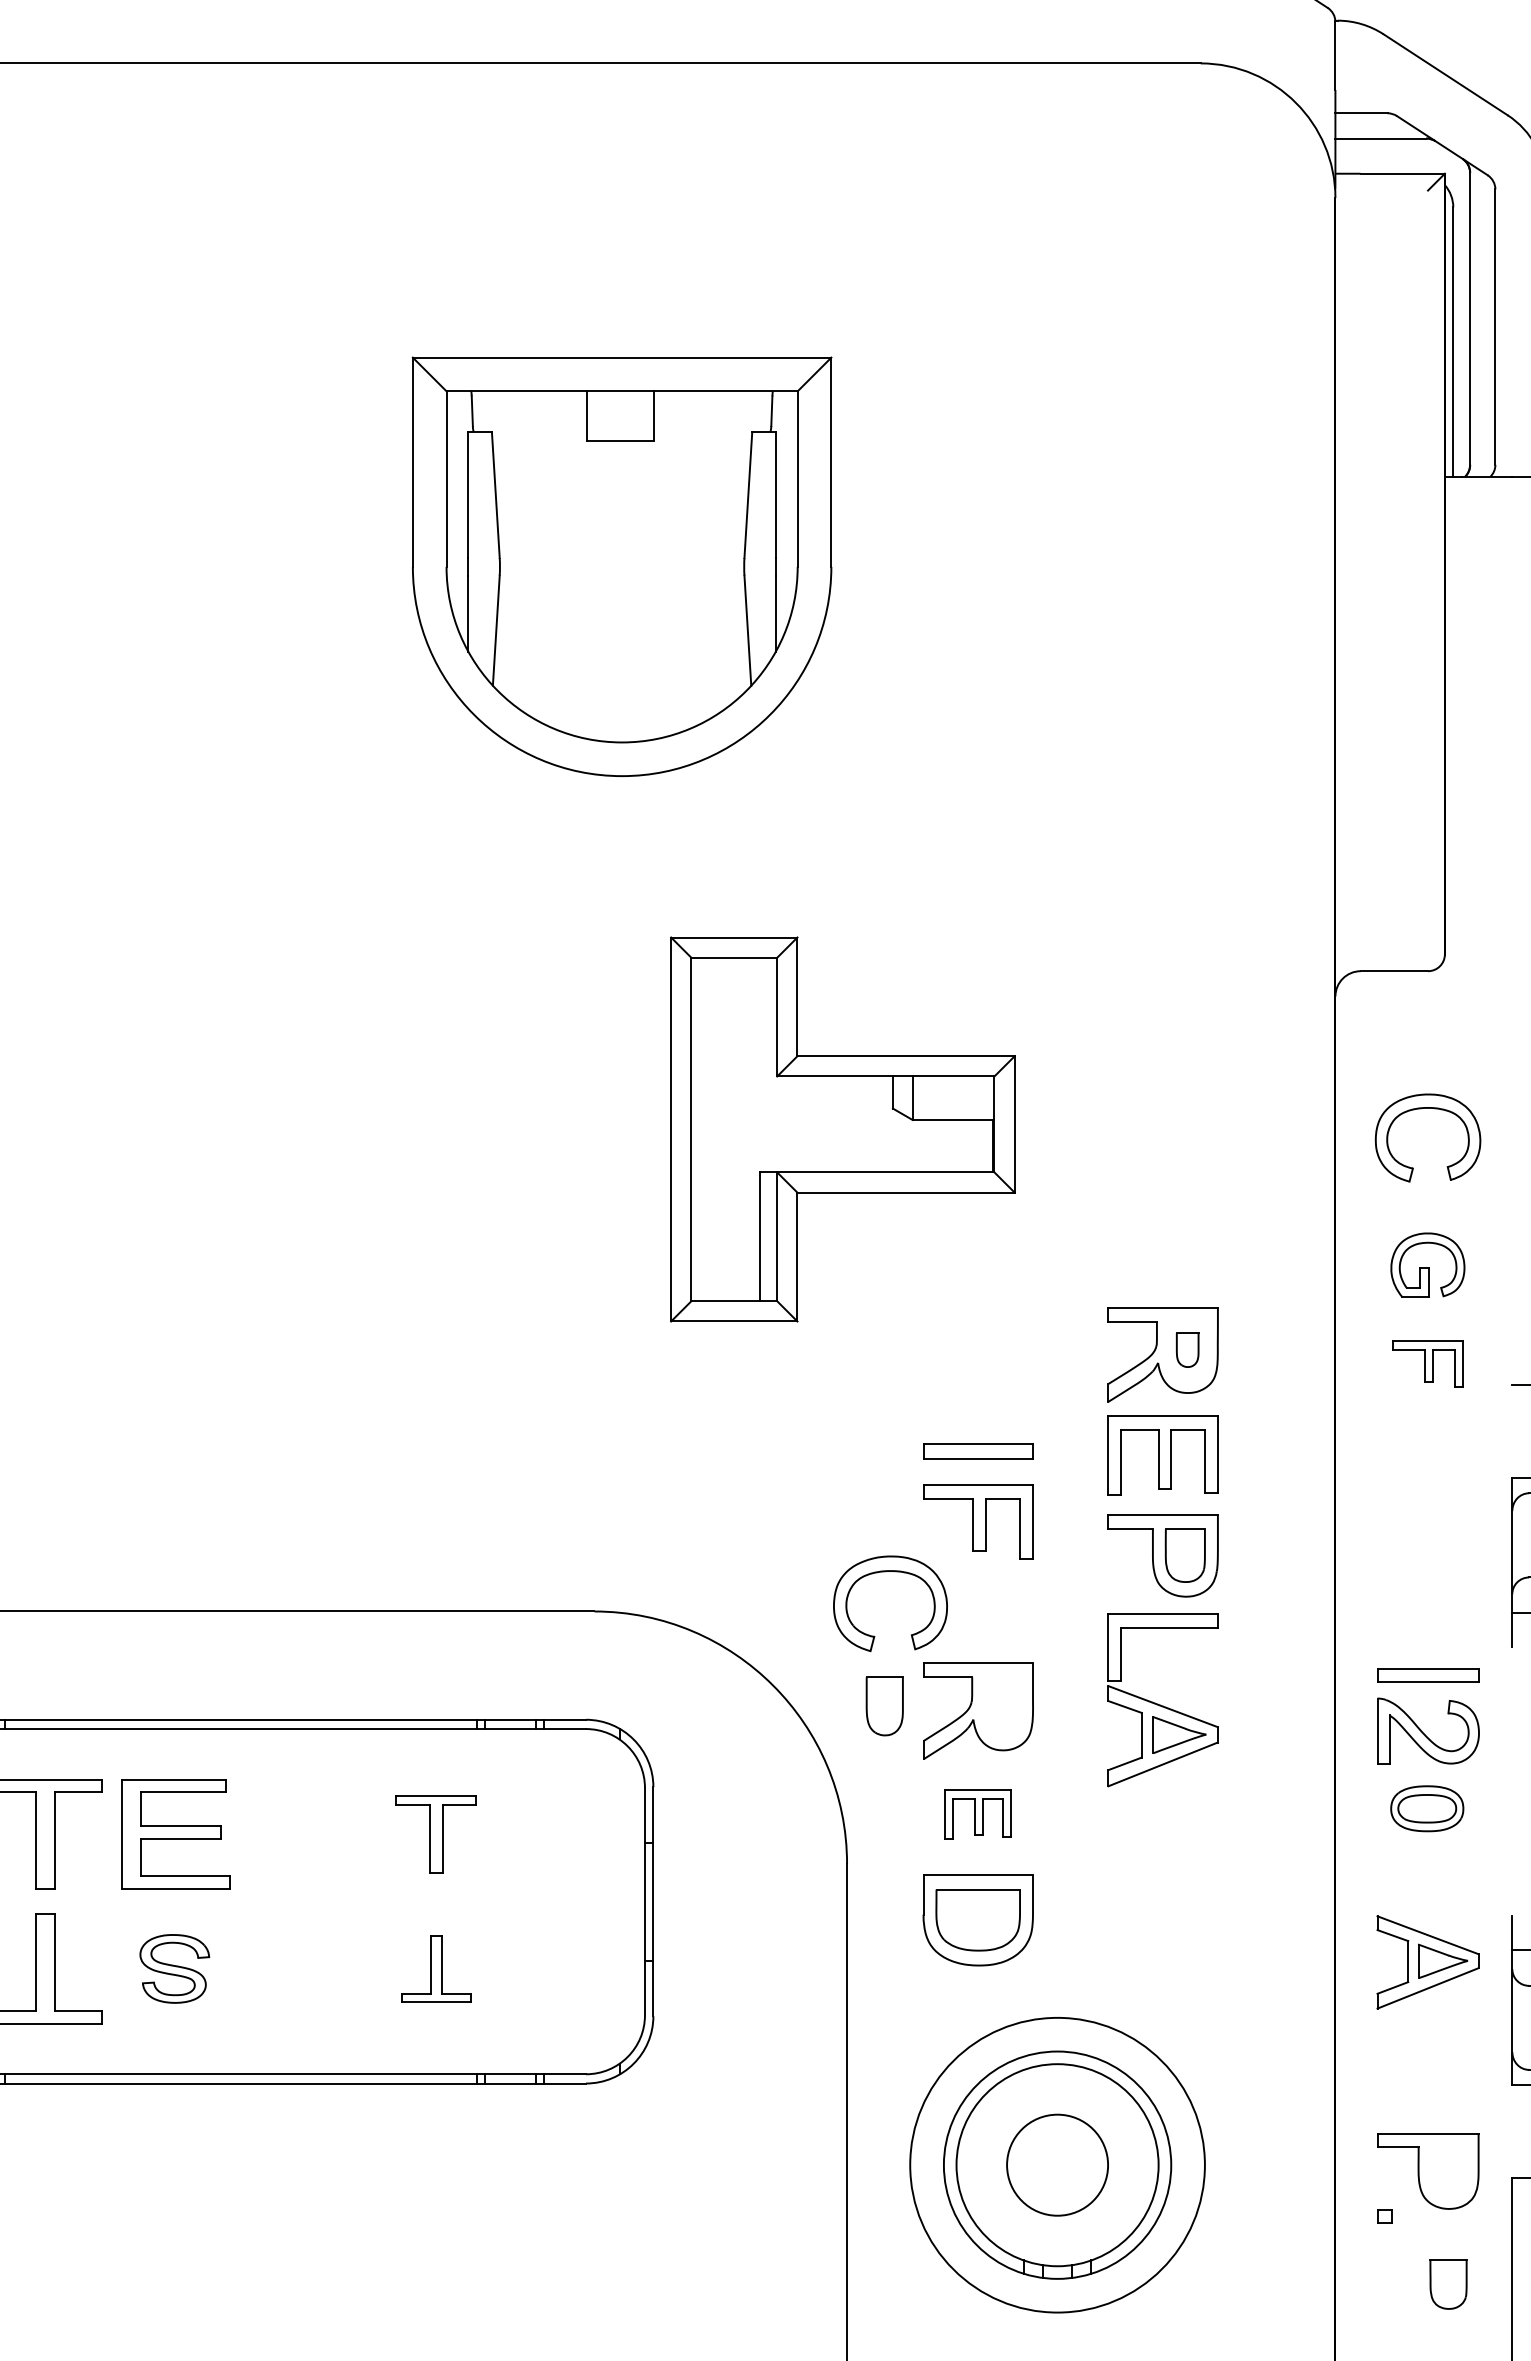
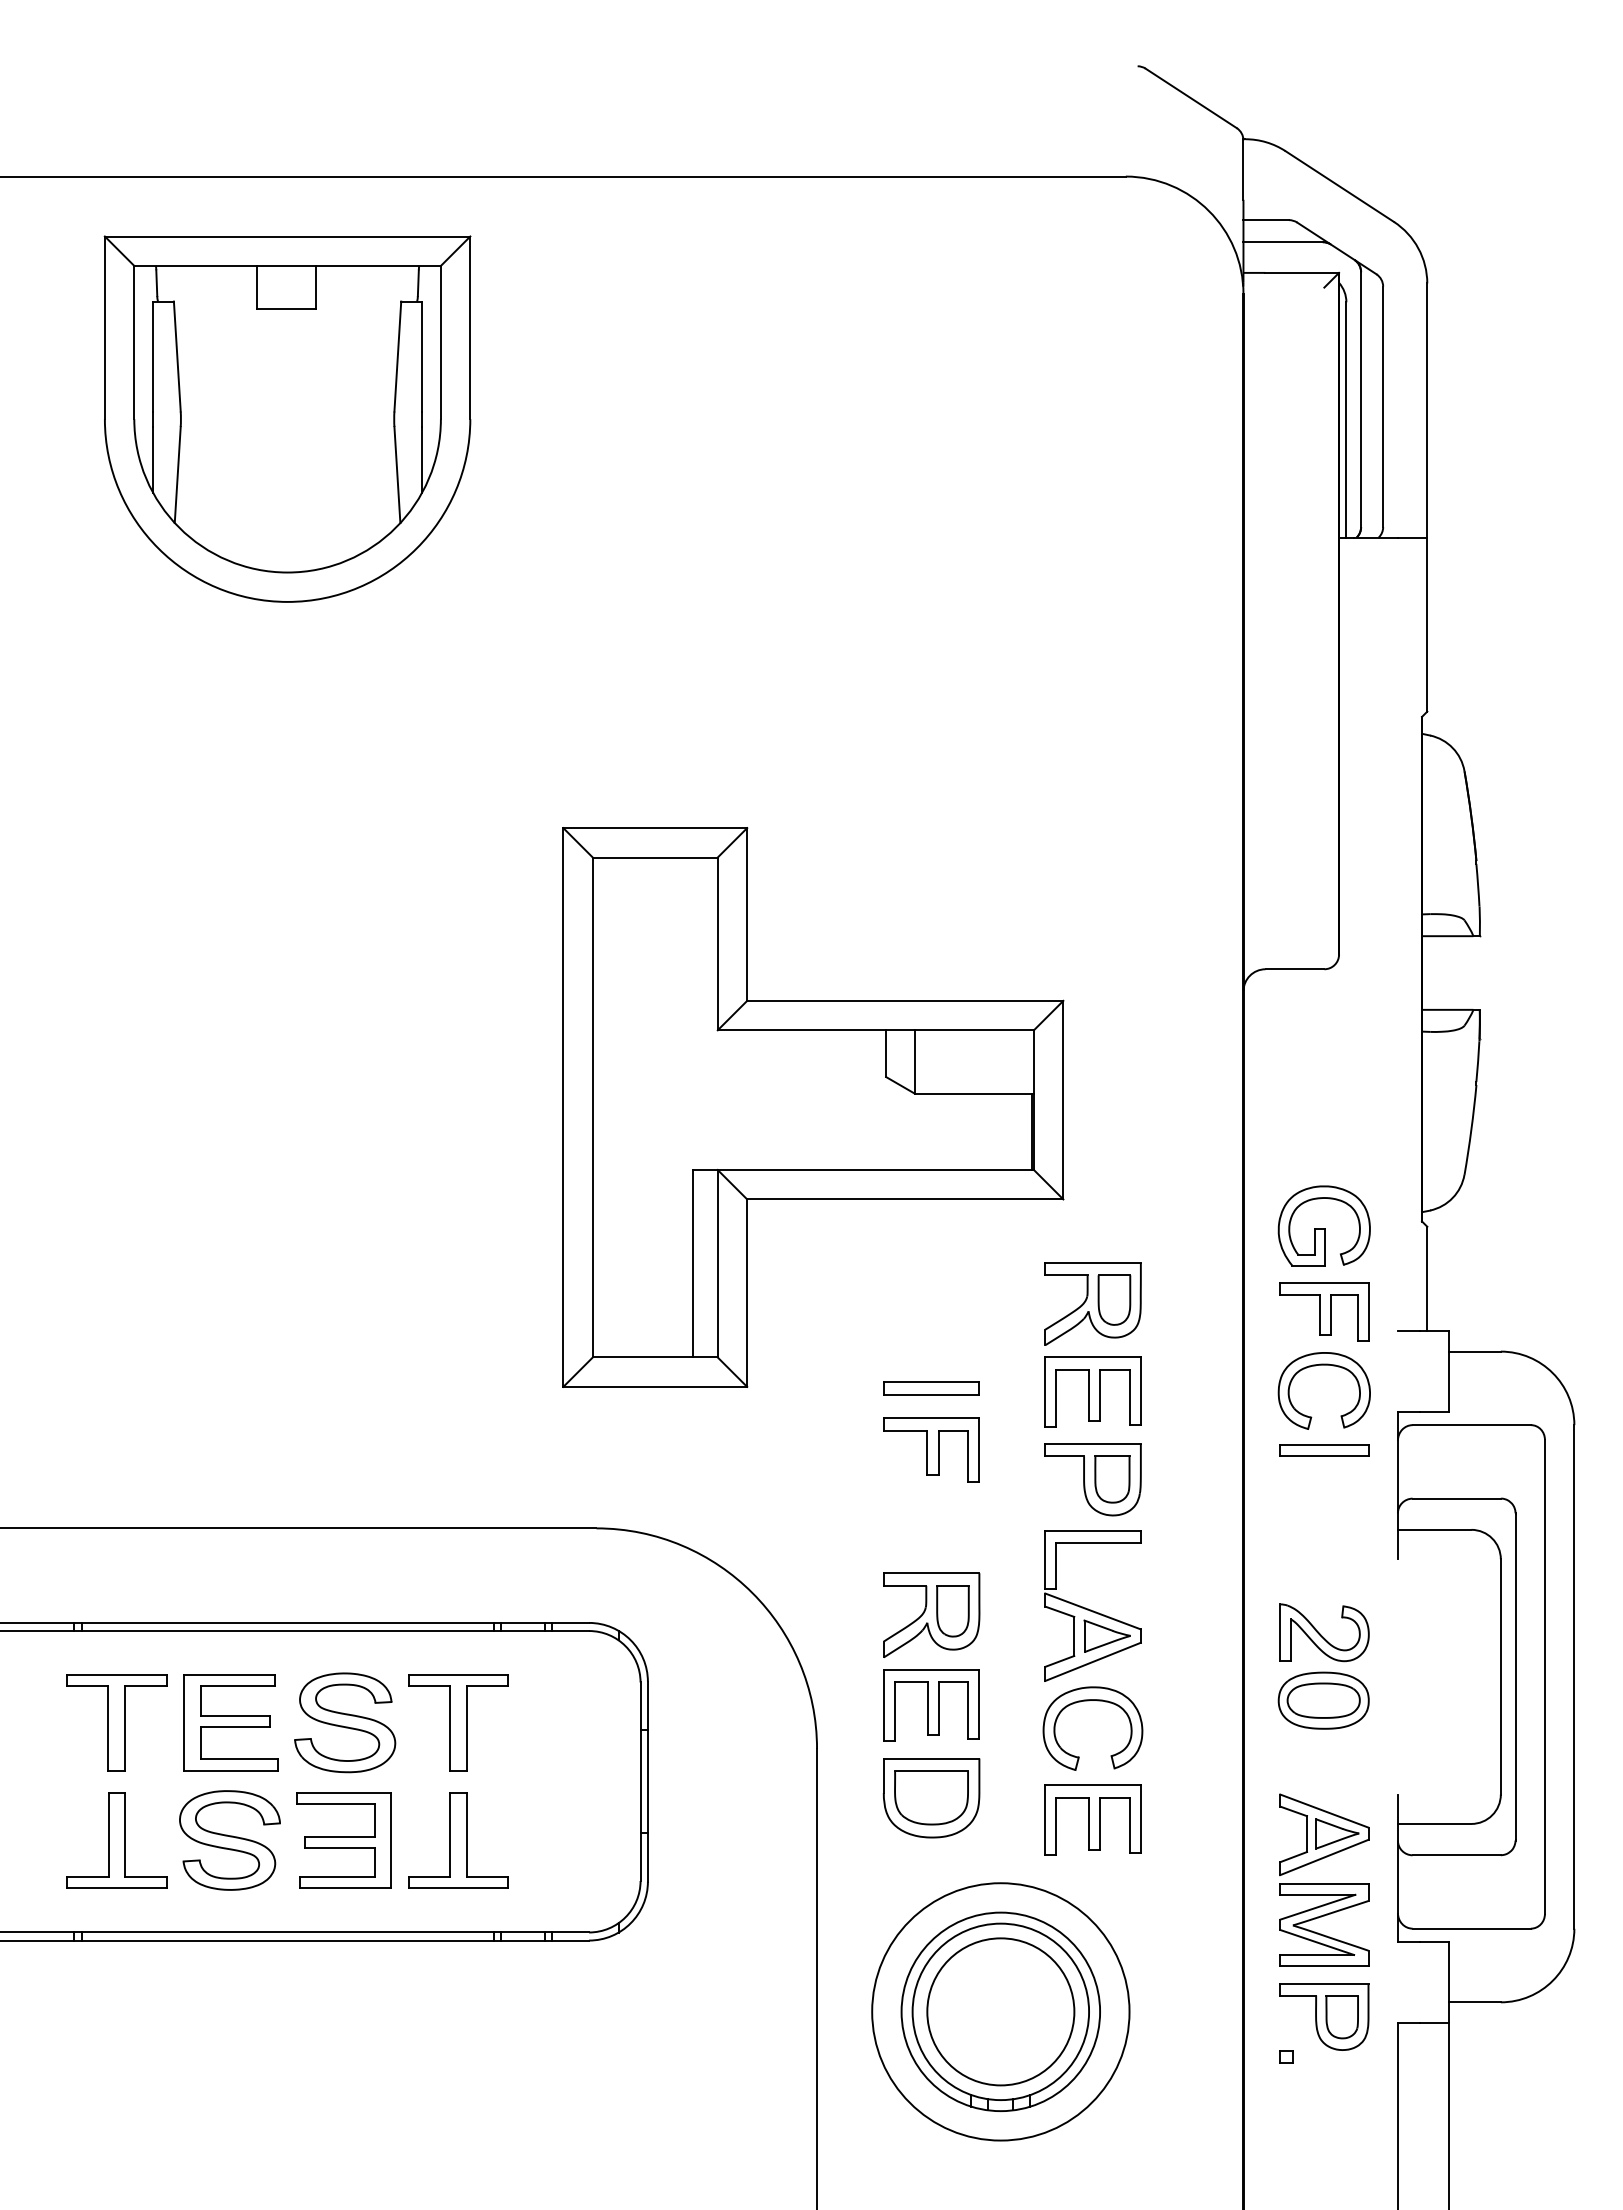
part: (621, 566) -> (287, 418), moved
part: (1427, 1108) -> (1323, 1365), moved
part: (843, 1129) -> (813, 1107), size x1.67
part: (1427, 1264) -> (1323, 1225), size x1.43
part: (1187, 1349) -> (1114, 1299), size x1.67
part: (1428, 1363) -> (1324, 1311), size x1.43
part: (886, 1572) -> (1089, 1701), moved
part: (1428, 1675) -> (1324, 1450), moved
part: (884, 1706) -> (952, 1611), moved
part: (1427, 1808) -> (1323, 1700), size x1.43
part: (978, 1814) -> (931, 1705), size x1.67
part: (307, 1833) -> (345, 1722), added
part: (436, 1833) -> (458, 1722), size x1.43
part: (1162, 1944) -> (1092, 1819), added
part: (174, 1968) -> (229, 1840), size x1.67
part: (304, 1968) -> (343, 1840), added
part: (436, 1968) -> (458, 1840), size x1.67
part: (1424, 2057) -> (1321, 1917), added
circle: (1057, 2164) -> (1000, 2011), size x1.67
part: (1447, 2285) -> (1341, 2017), moved

